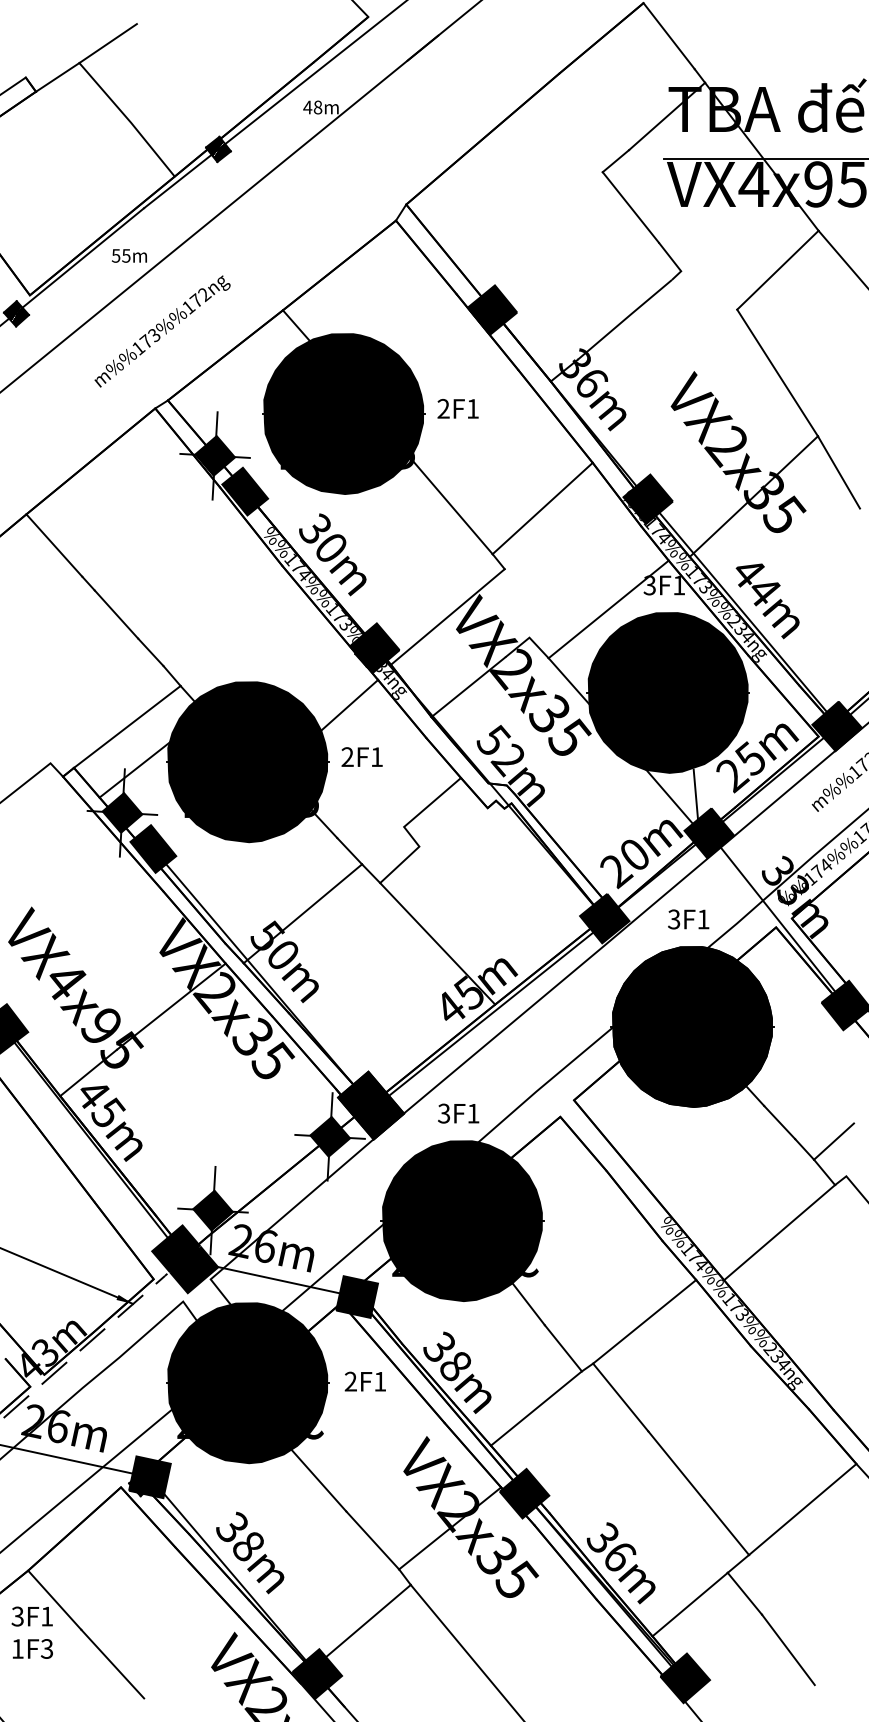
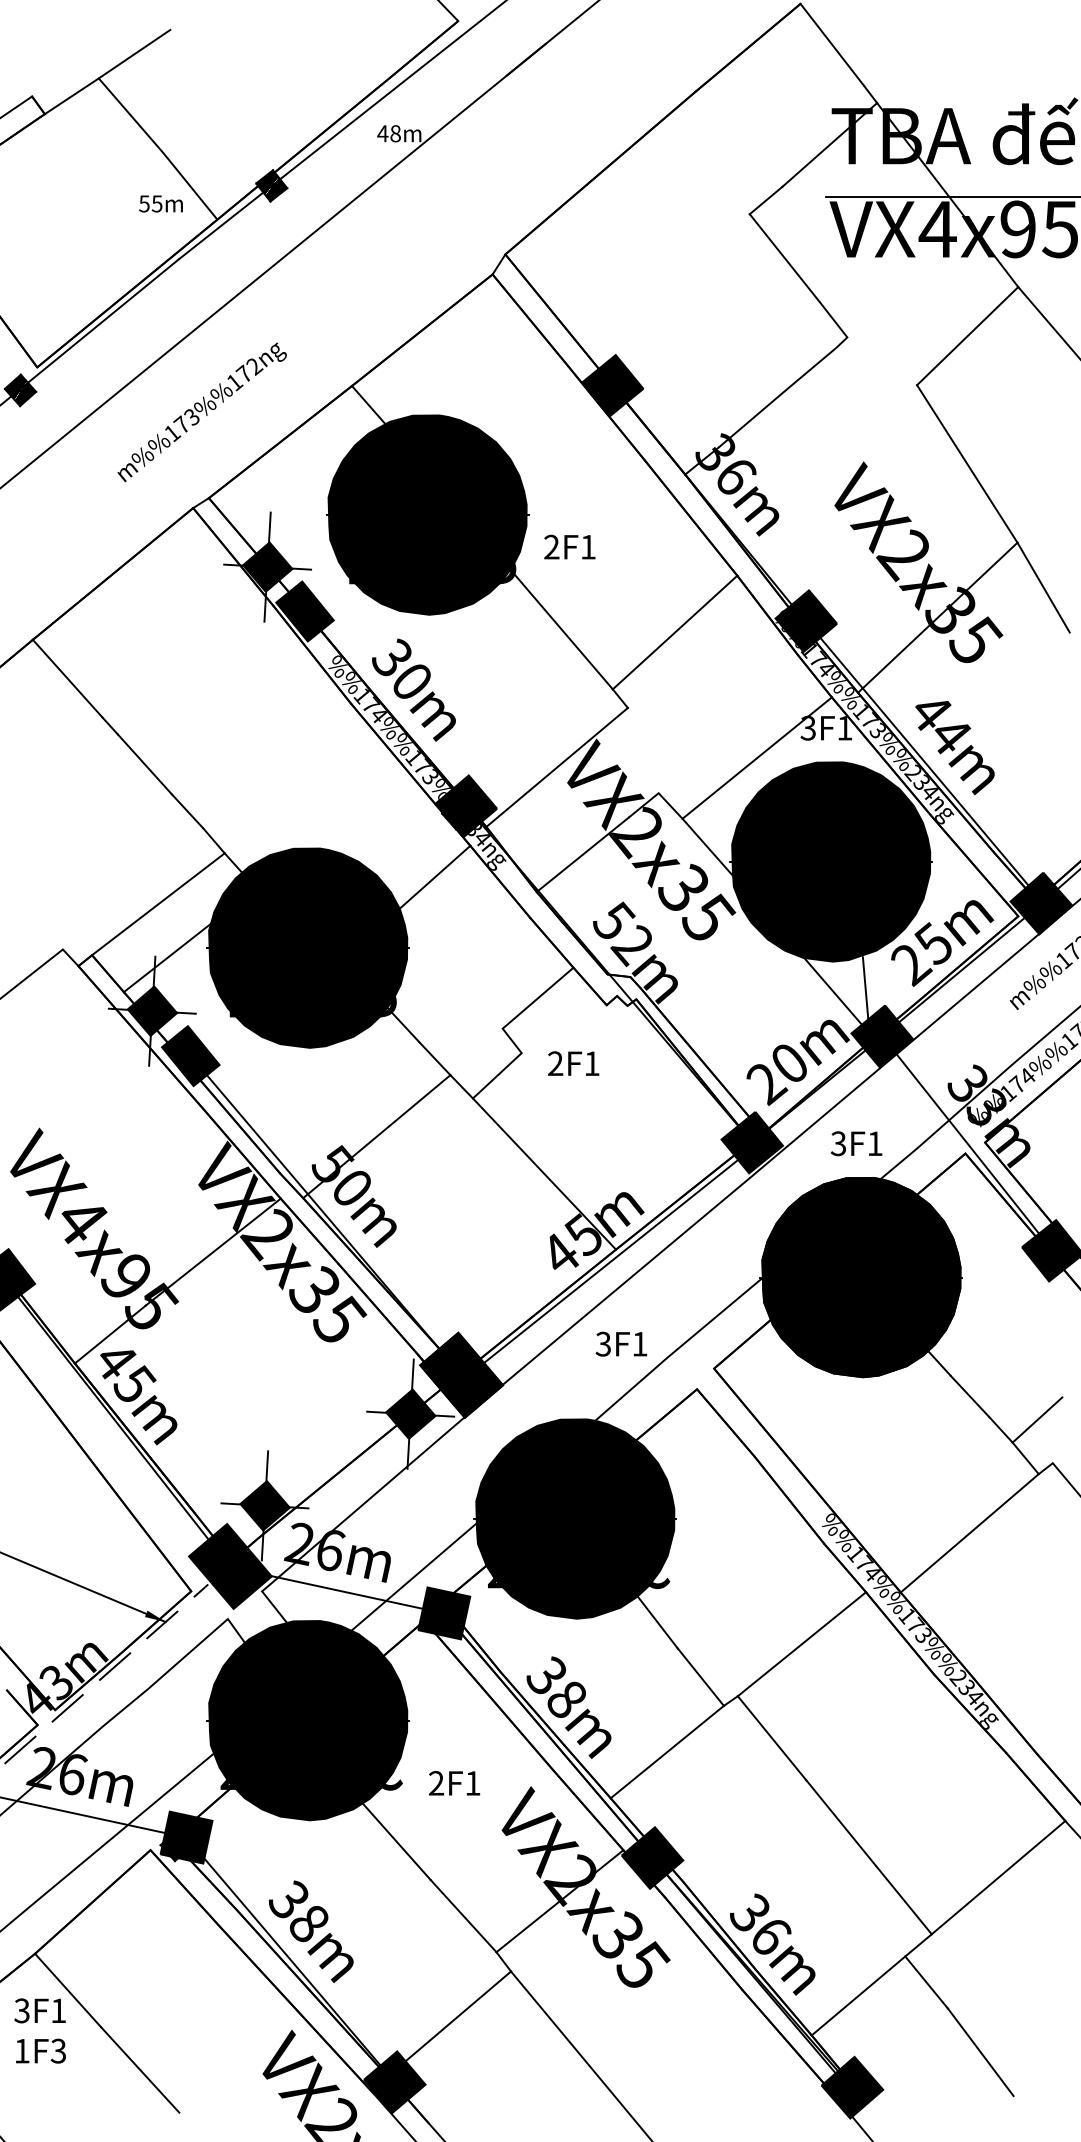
text: (128, 255) -> (159, 203), moved
text: (457, 408) -> (569, 546), moved
text: (361, 756) -> (572, 1062), moved
text: (458, 1113) -> (621, 1344), moved
text: (364, 1381) -> (453, 1783), moved

